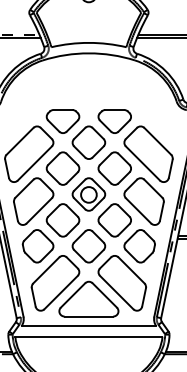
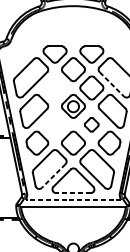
line: (143, 163) -> (112, 84), solid -> dashed
part: (62, 168) -> (54, 87), removed
part: (62, 220) -> (54, 124), removed
part: (114, 220) -> (91, 124), size x0.6
line: (61, 292) -> (53, 176), solid -> dashed
line: (88, 316) -> (73, 193), solid -> dashed
line: (88, 326) -> (73, 200), solid -> dashed

